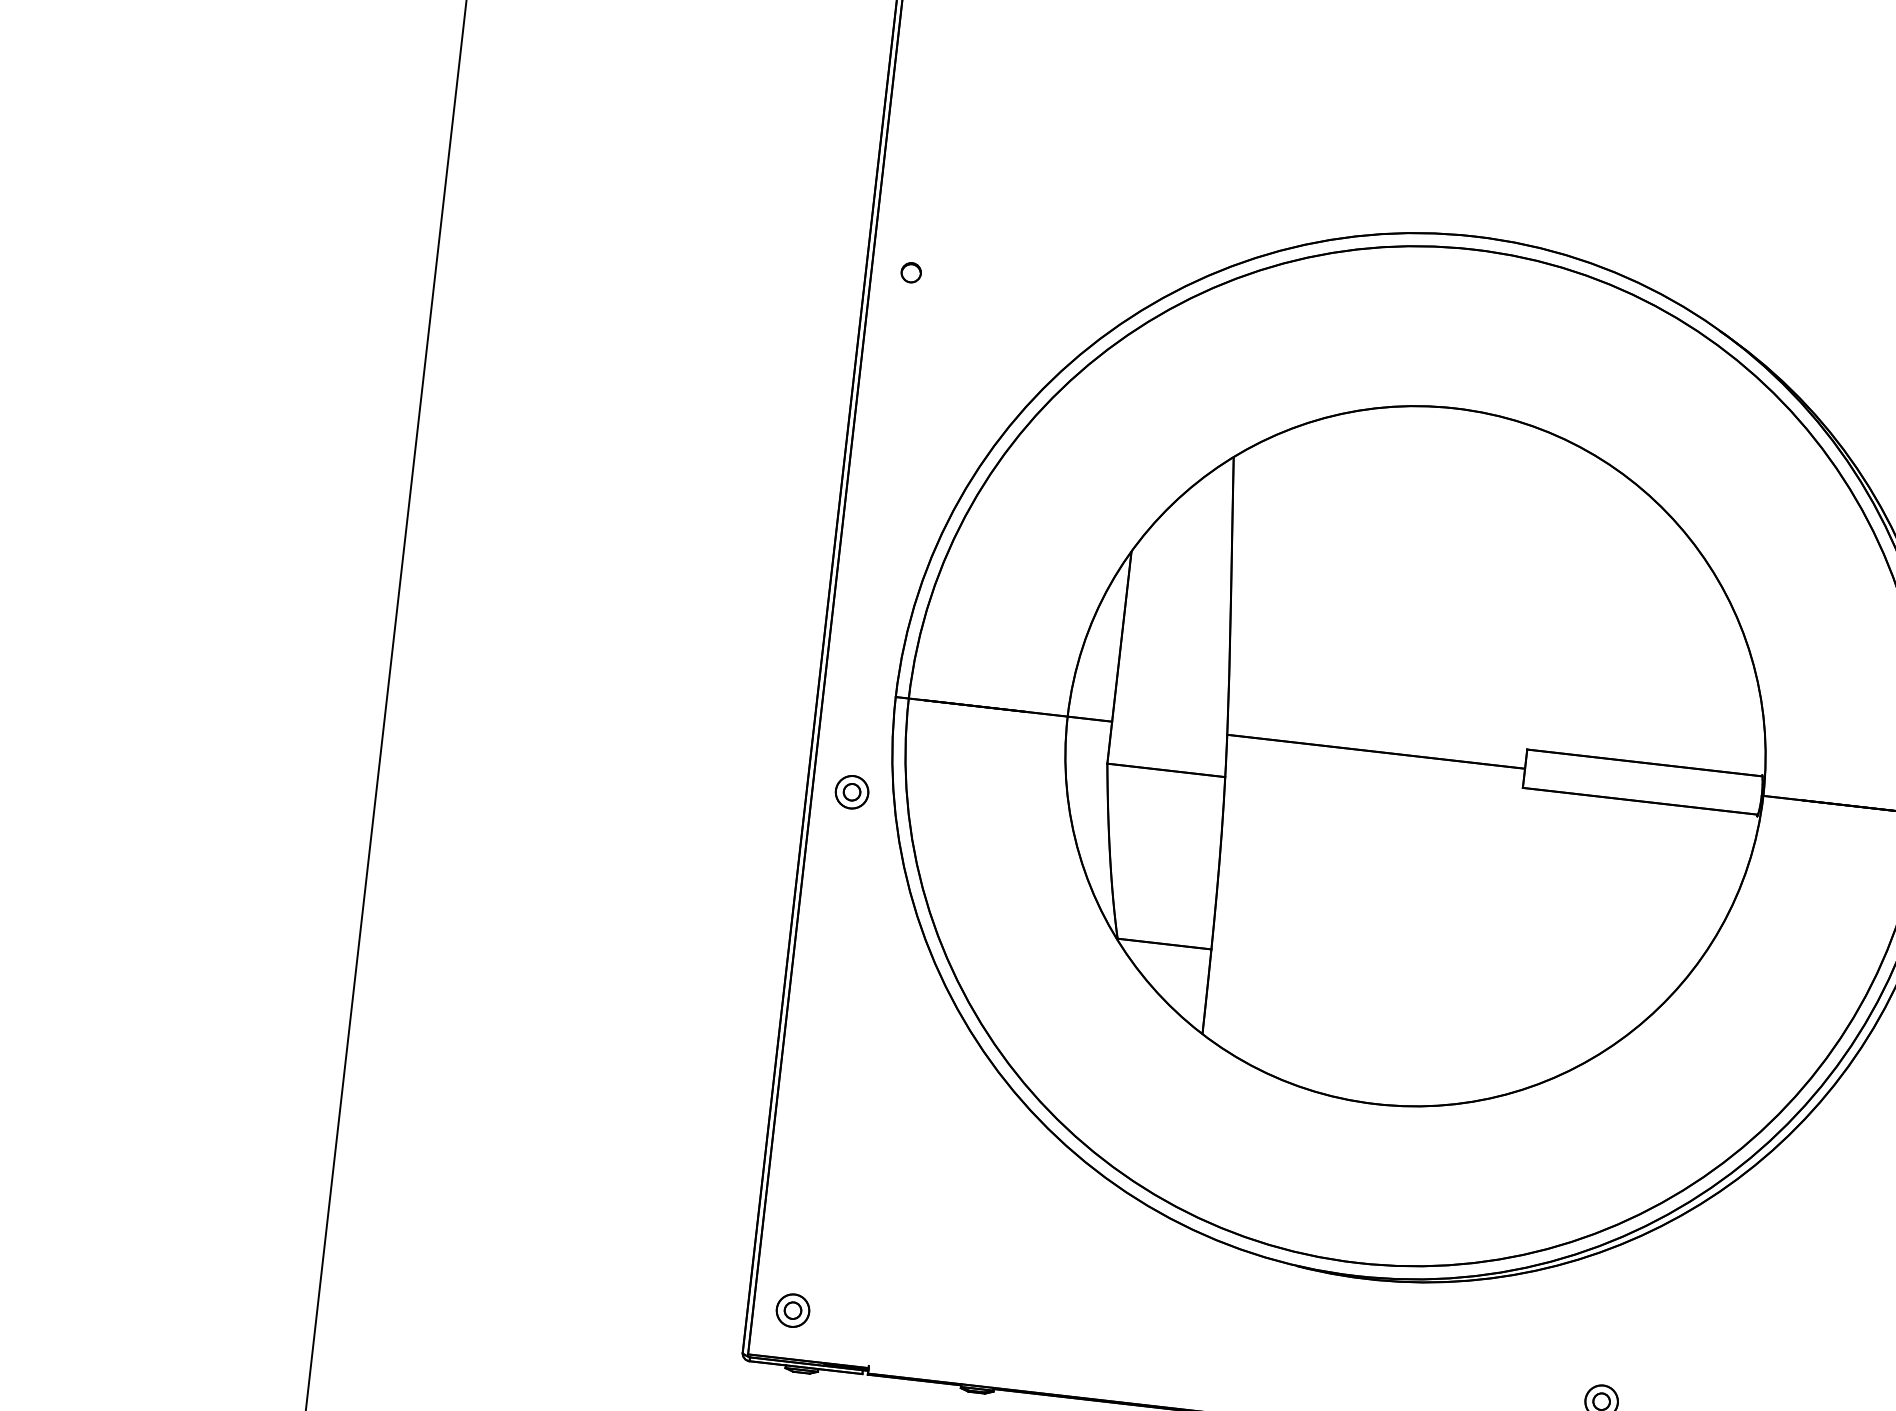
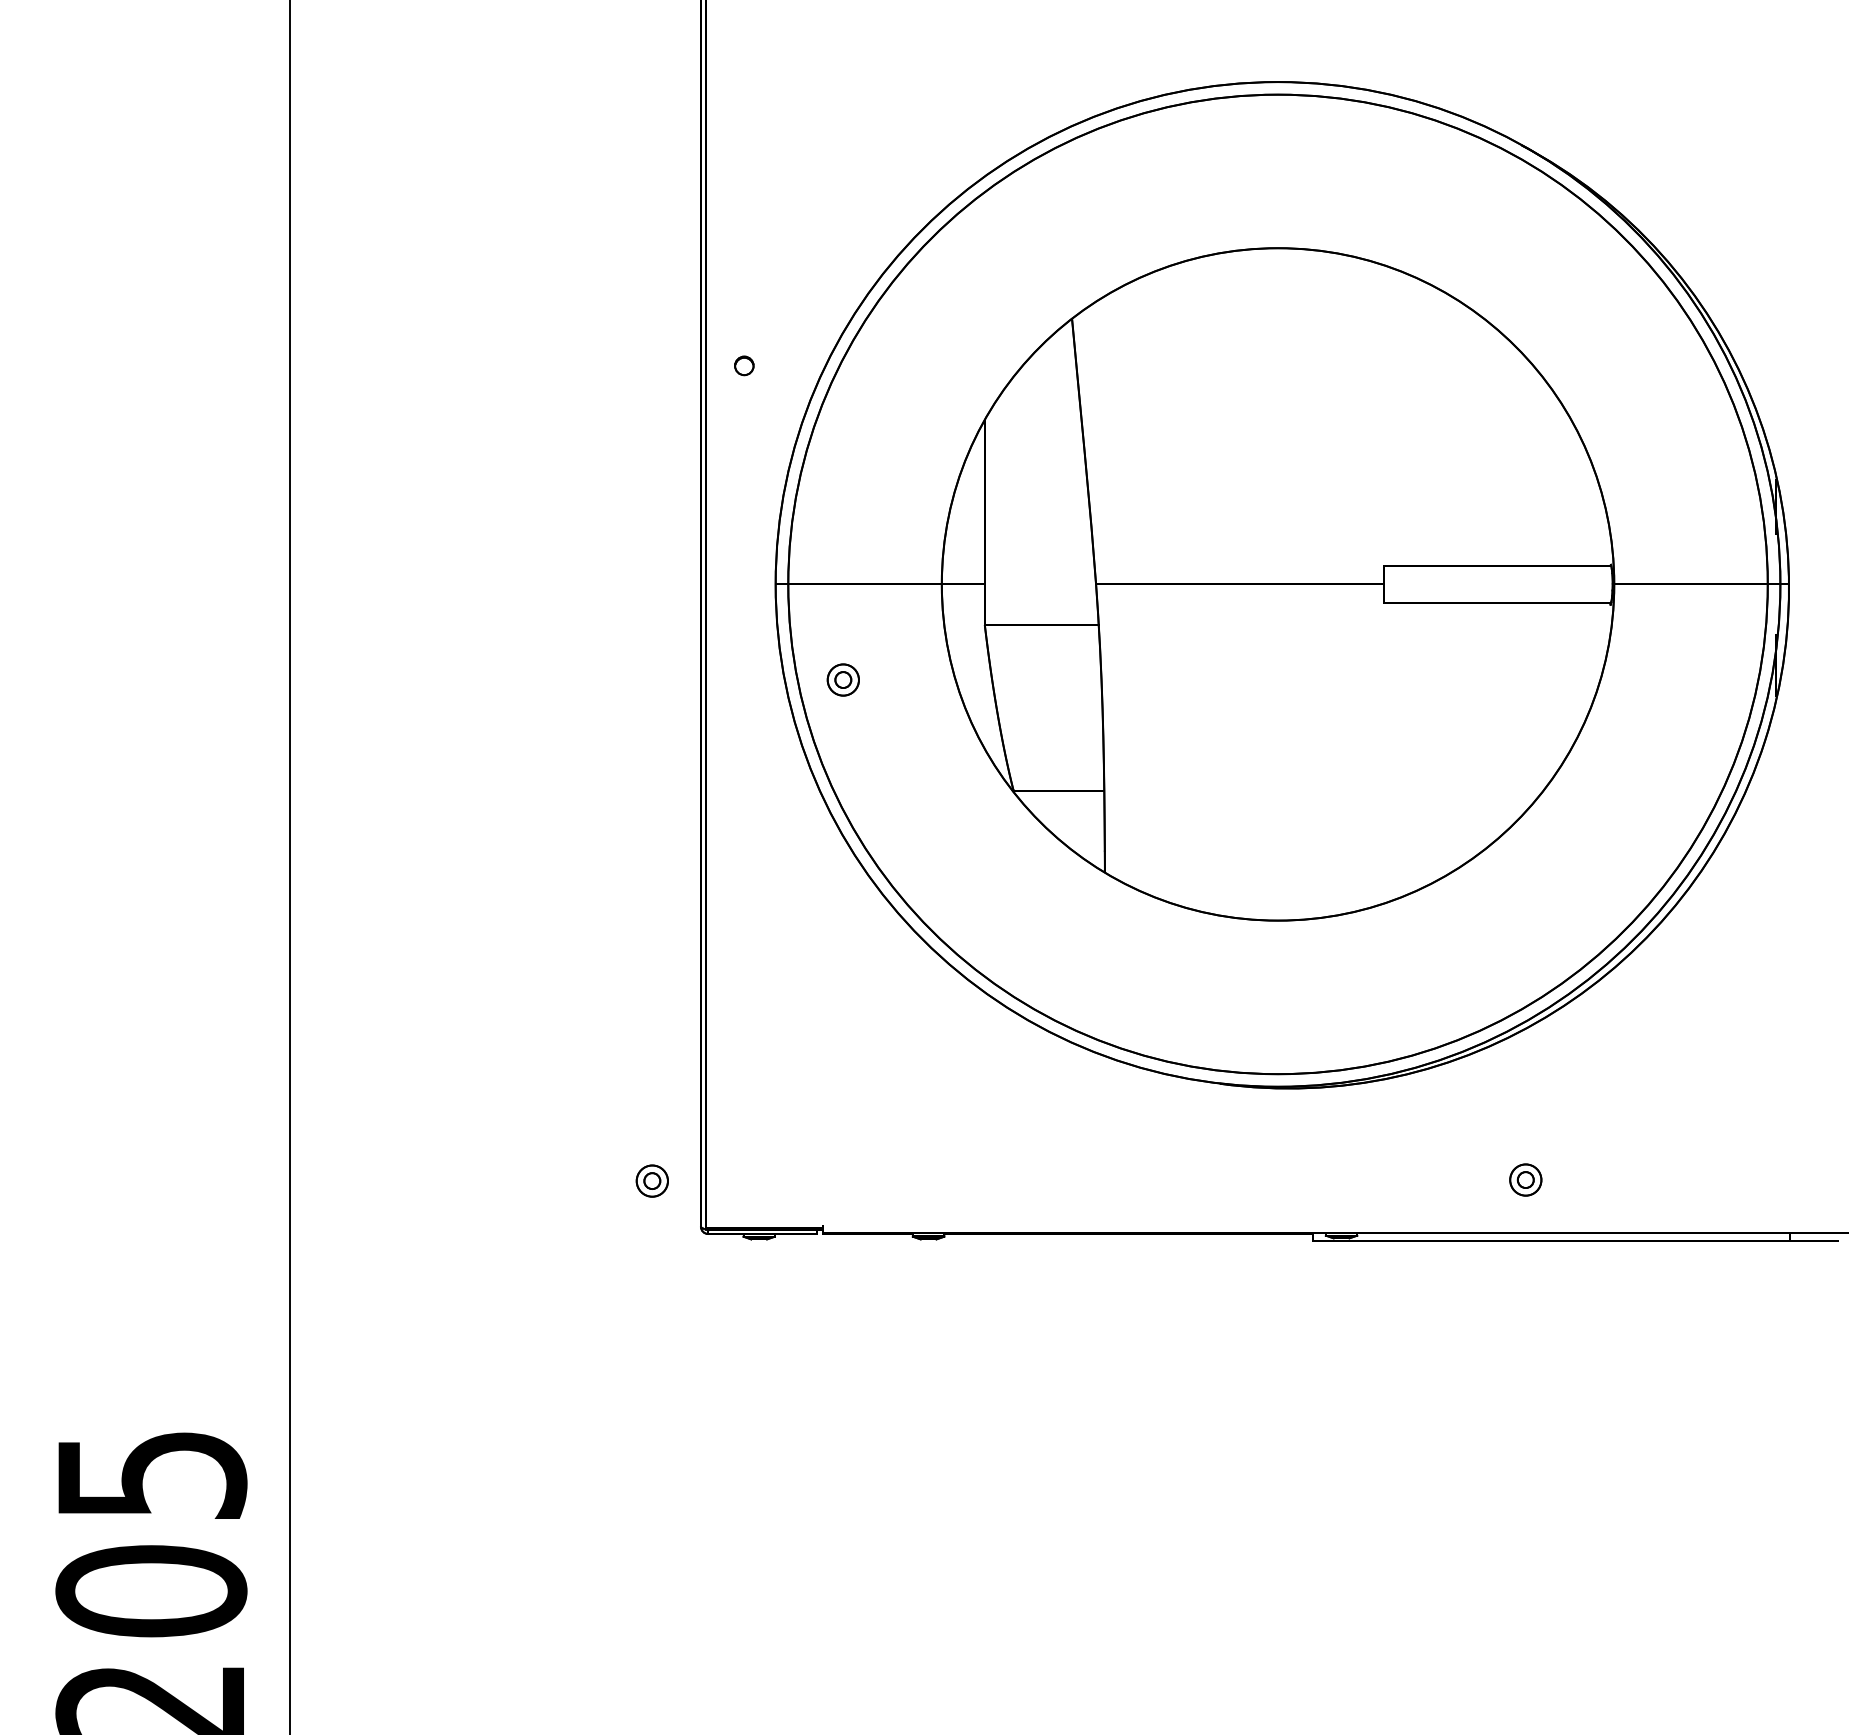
part: (911, 272) -> (744, 365), moved
part: (851, 791) -> (842, 679), moved
part: (792, 1309) -> (651, 1180), moved

